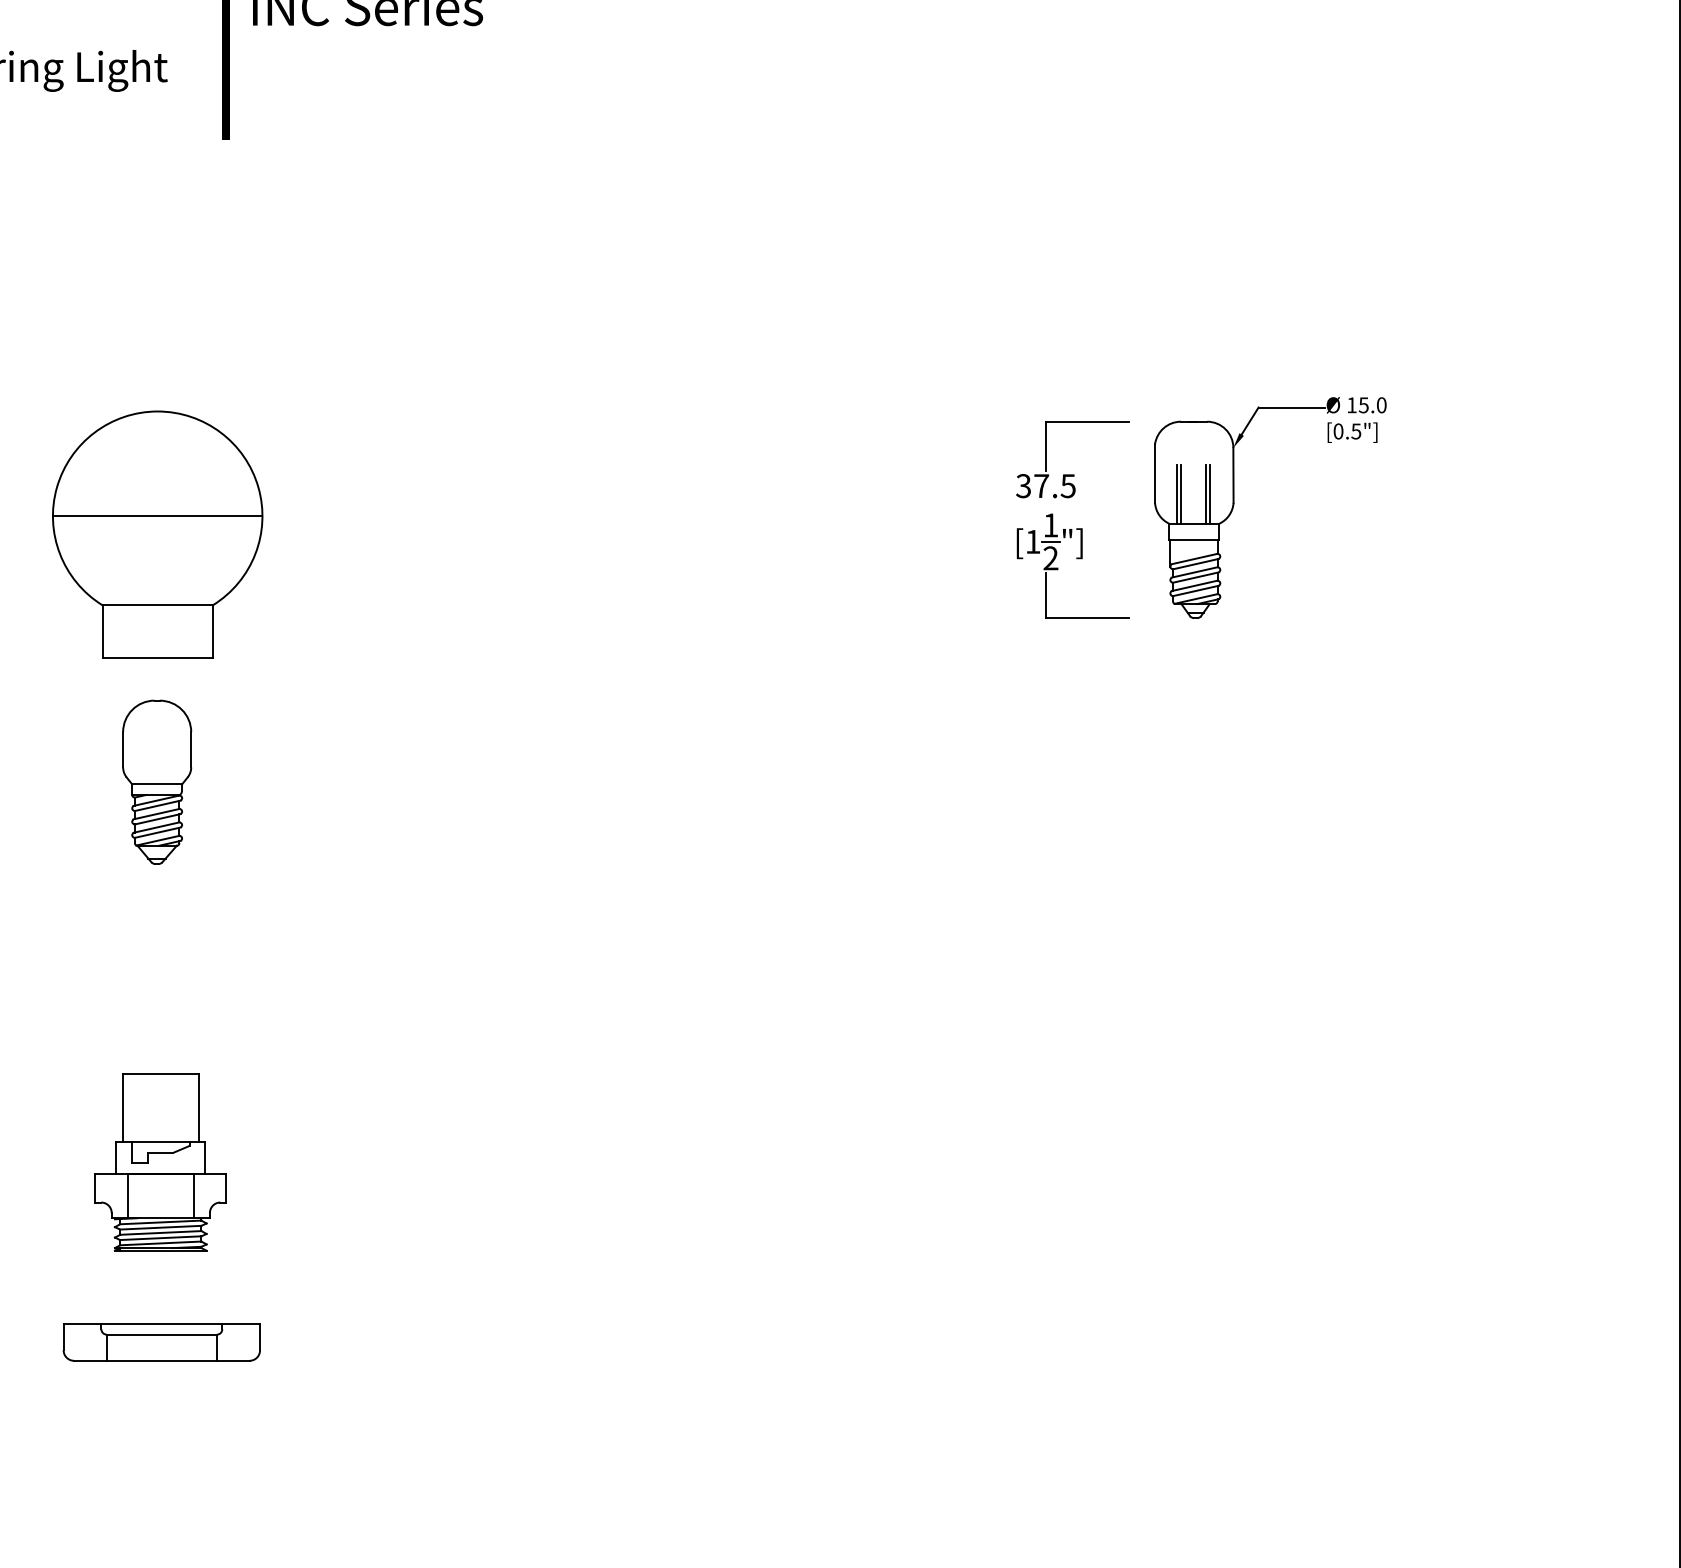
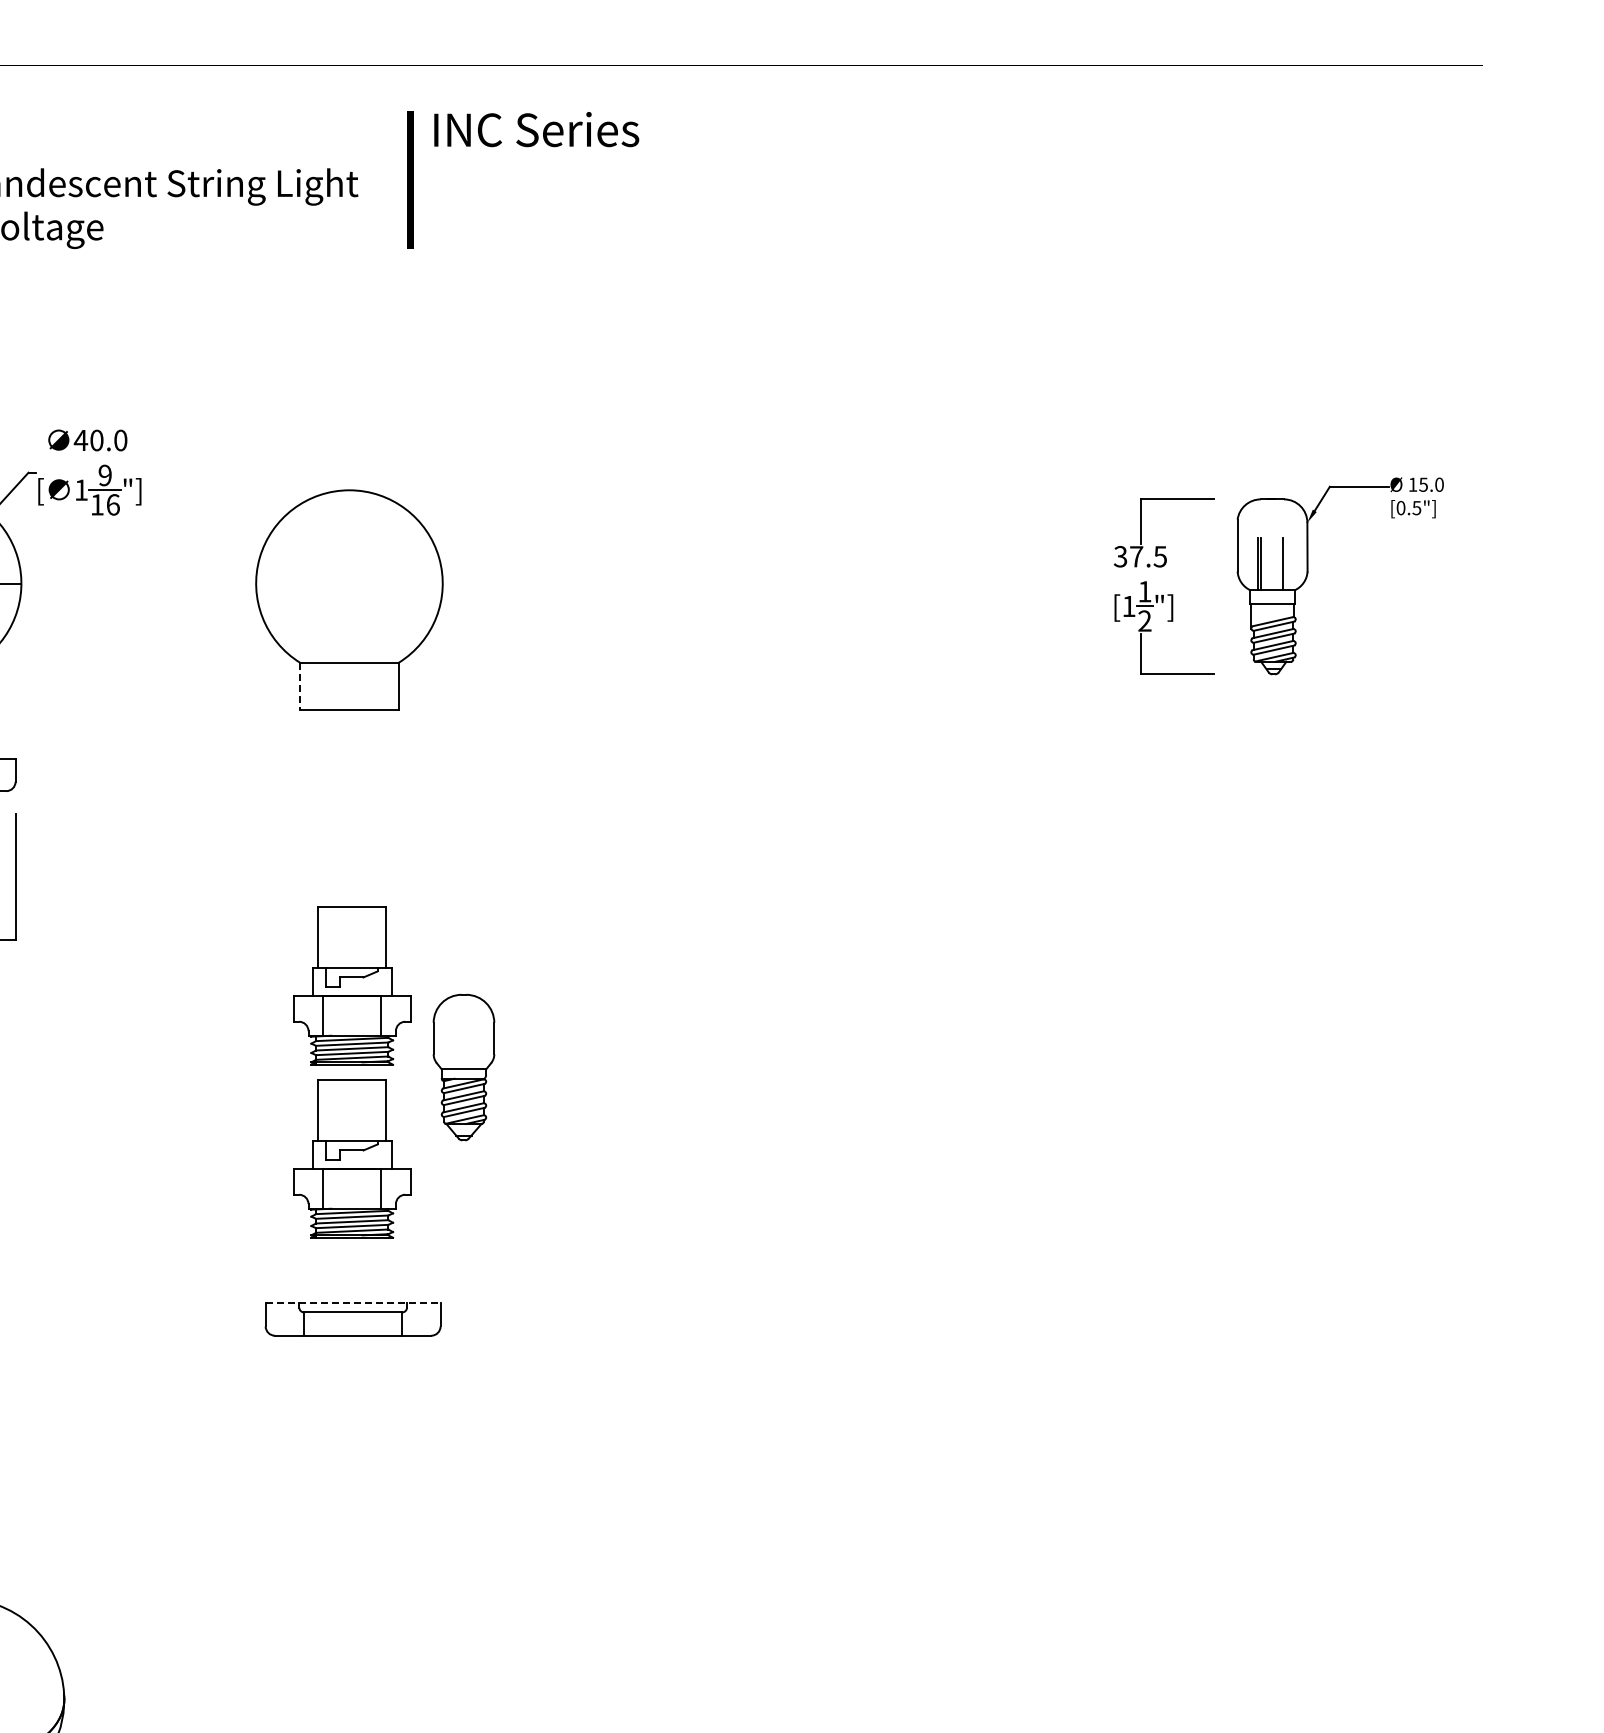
line: (1209, 493) -> (1286, 563), removed
line: (157, 516) -> (349, 583), removed
line: (102, 631) -> (300, 686), solid -> dashed
part: (156, 782) -> (463, 1067), moved
part: (161, 967) -> (352, 985), added
line: (162, 1324) -> (353, 1303), solid -> dashed

